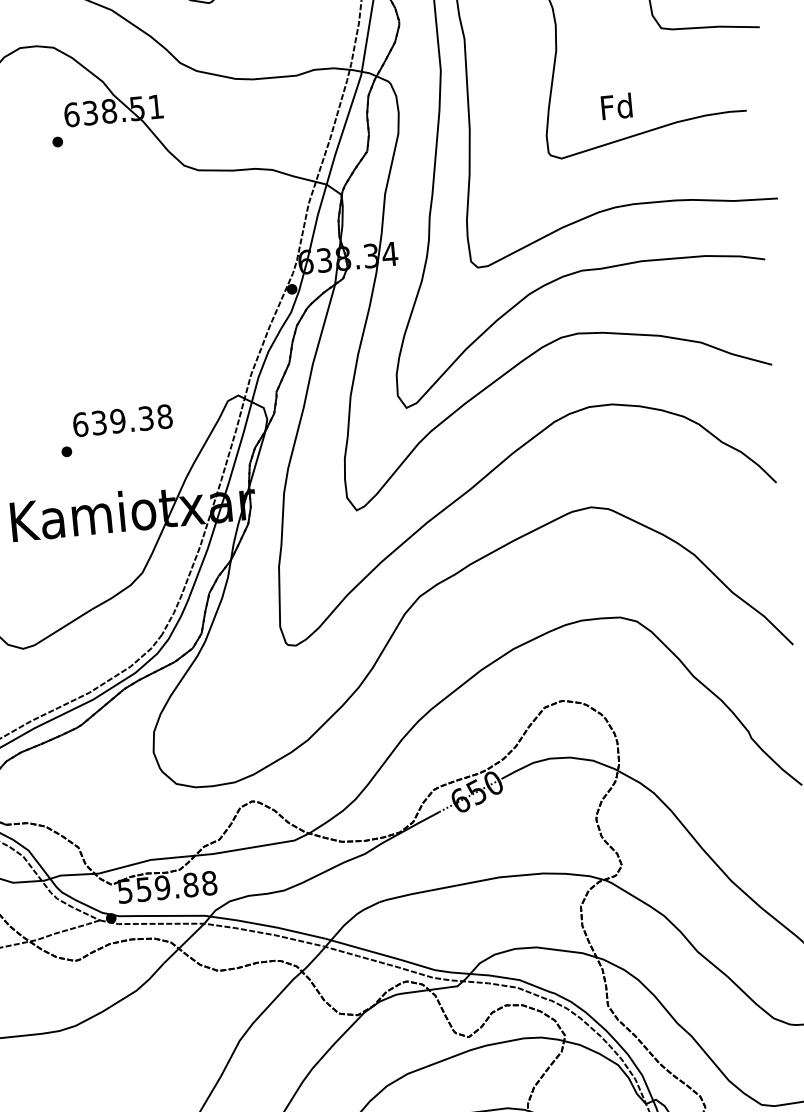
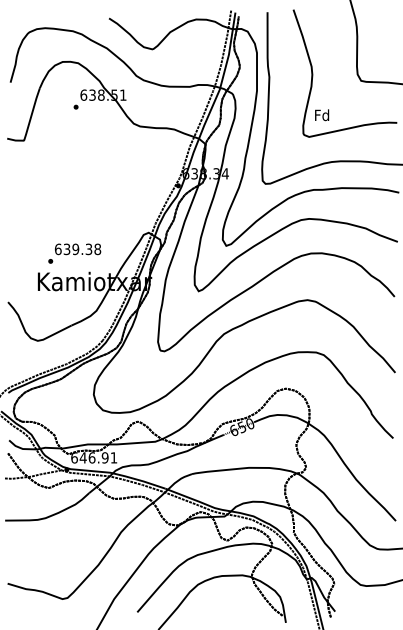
text: (617, 107) -> (322, 115), moved
text: (116, 430) -> (74, 253), moved
text: (167, 886) -> (94, 457), 559.88 -> 646.91

